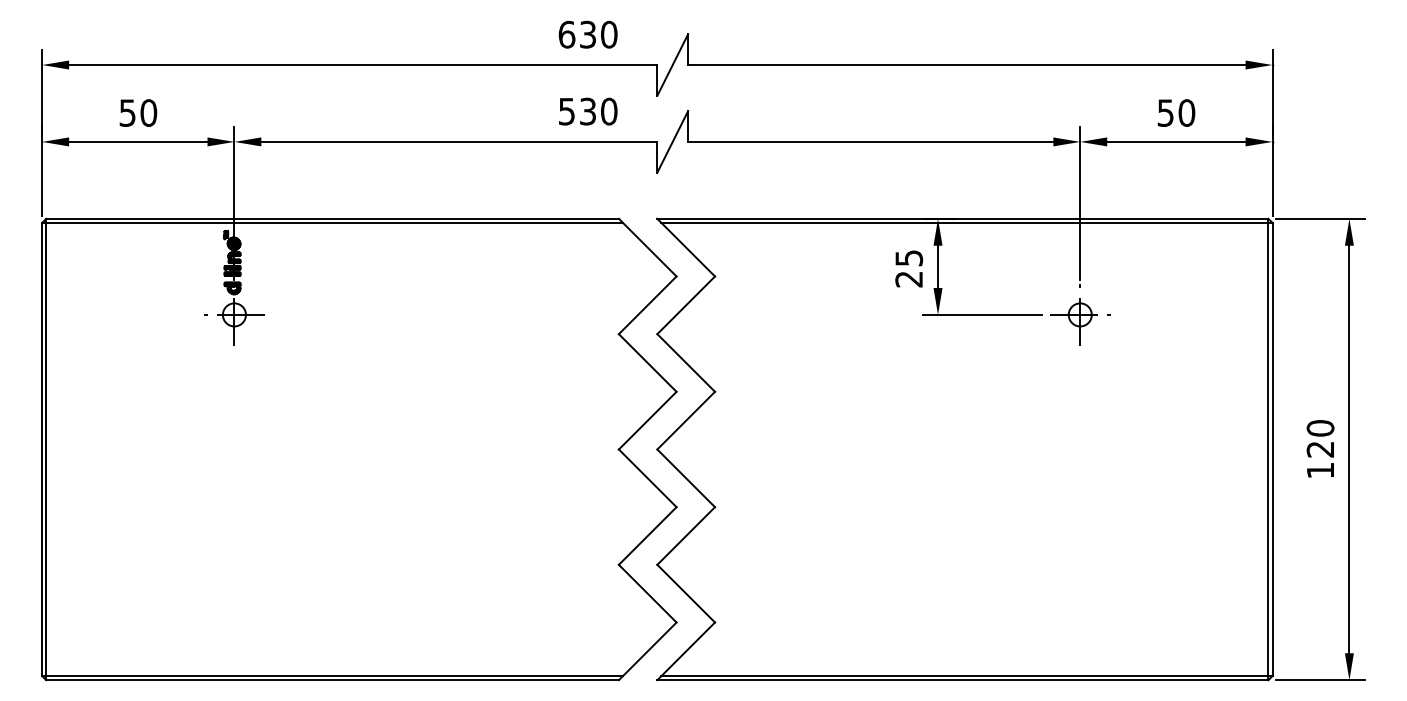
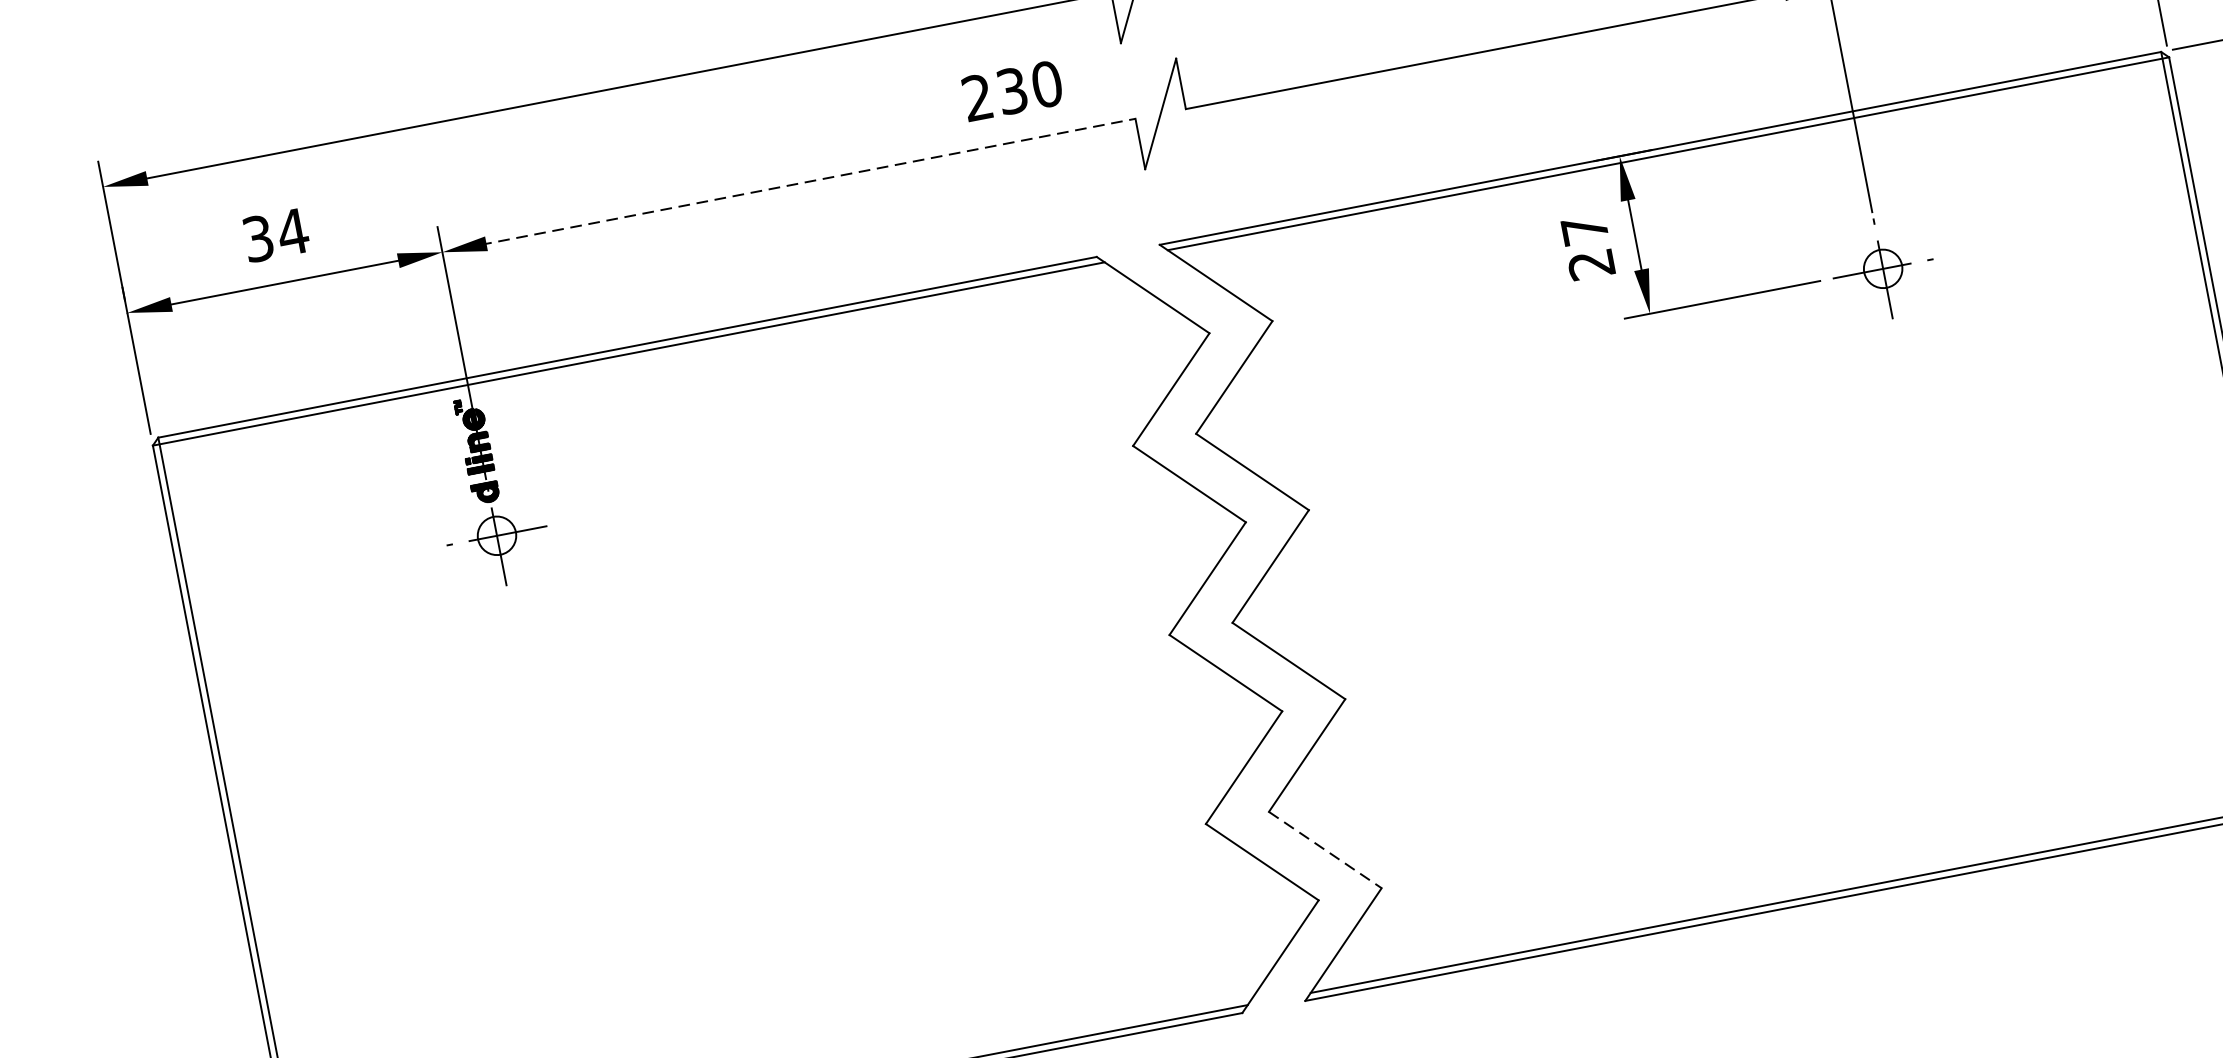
text: (566, 111) -> (976, 97), 530 -> 230
text: (138, 112) -> (275, 234), 50 -> 34
line: (457, 141) -> (807, 181), solid -> dashed
text: (909, 258) -> (1585, 230), 25 -> 27
line: (686, 593) -> (1325, 849), solid -> dashed

